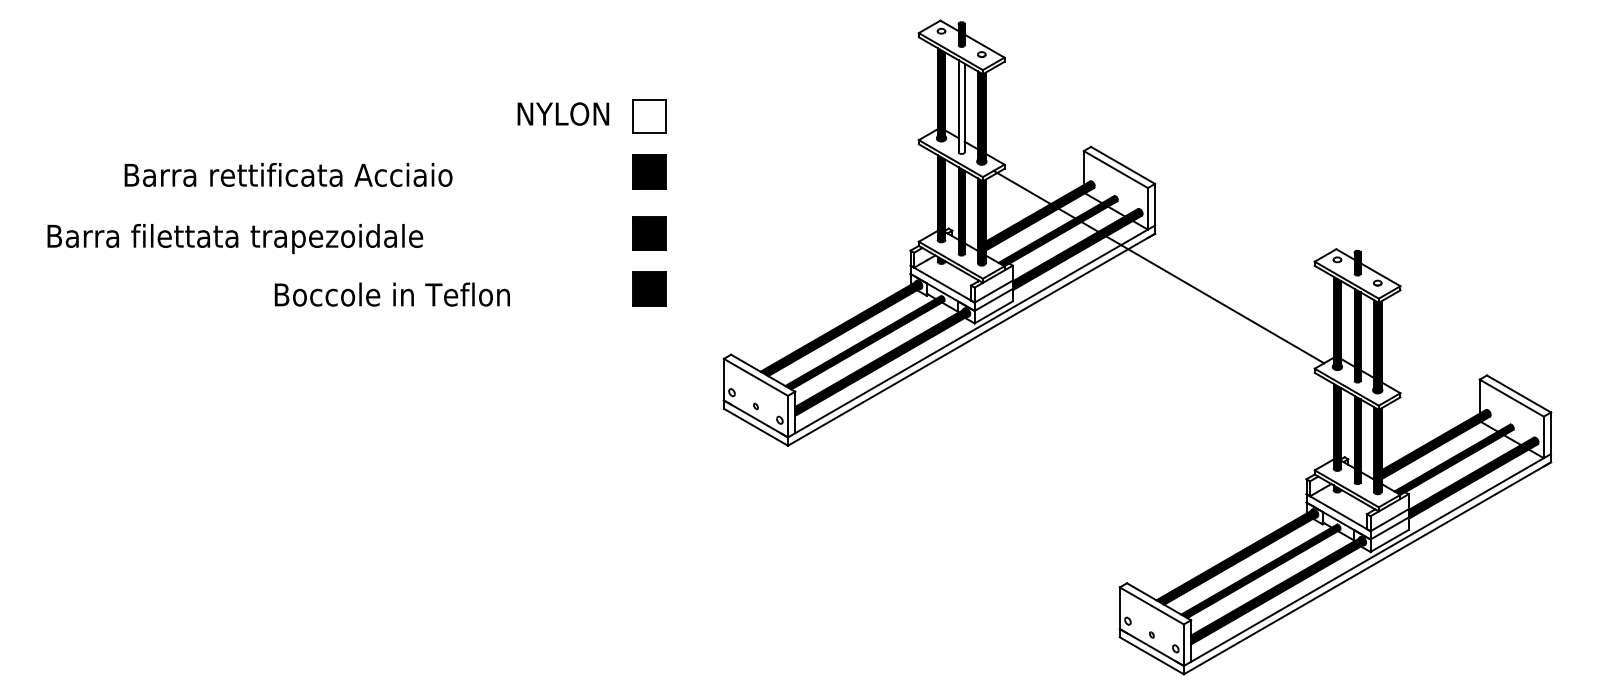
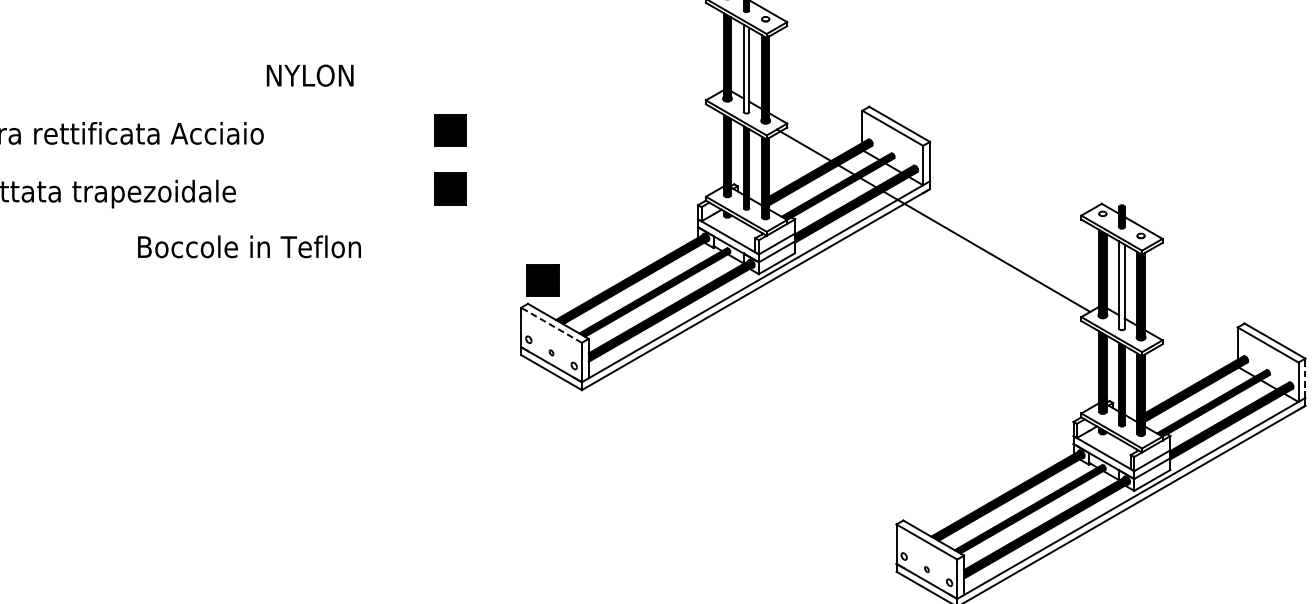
text: (563, 113) -> (310, 75), moved
part: (649, 116) -> (450, 77), removed
part: (649, 288) -> (543, 279), moved
text: (391, 294) -> (248, 246), moved
fill: (1357, 335) -> (1121, 285), removed
line: (755, 377) -> (551, 325), solid -> dashed
line: (1551, 434) -> (1305, 379), solid -> dashed

